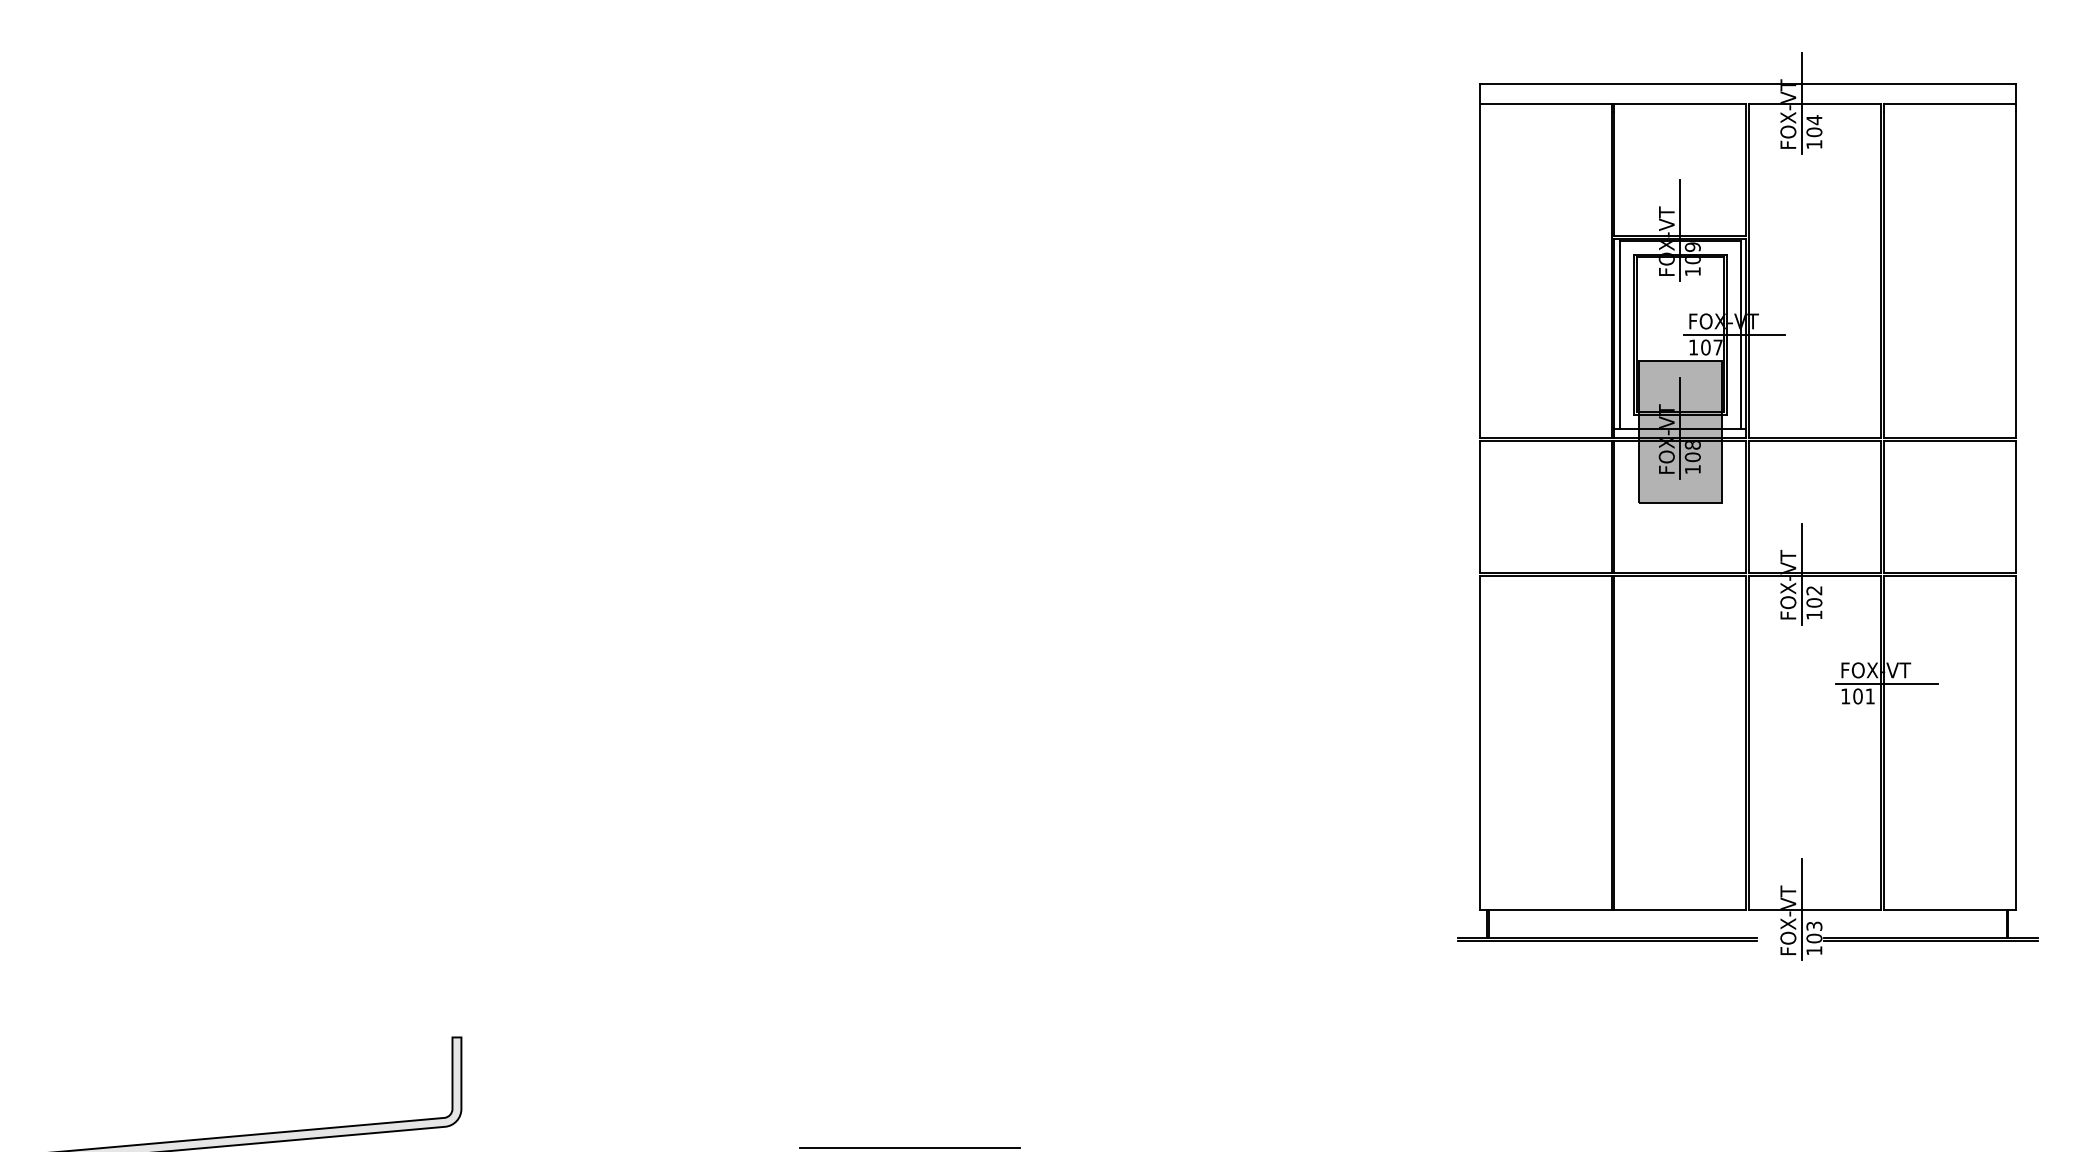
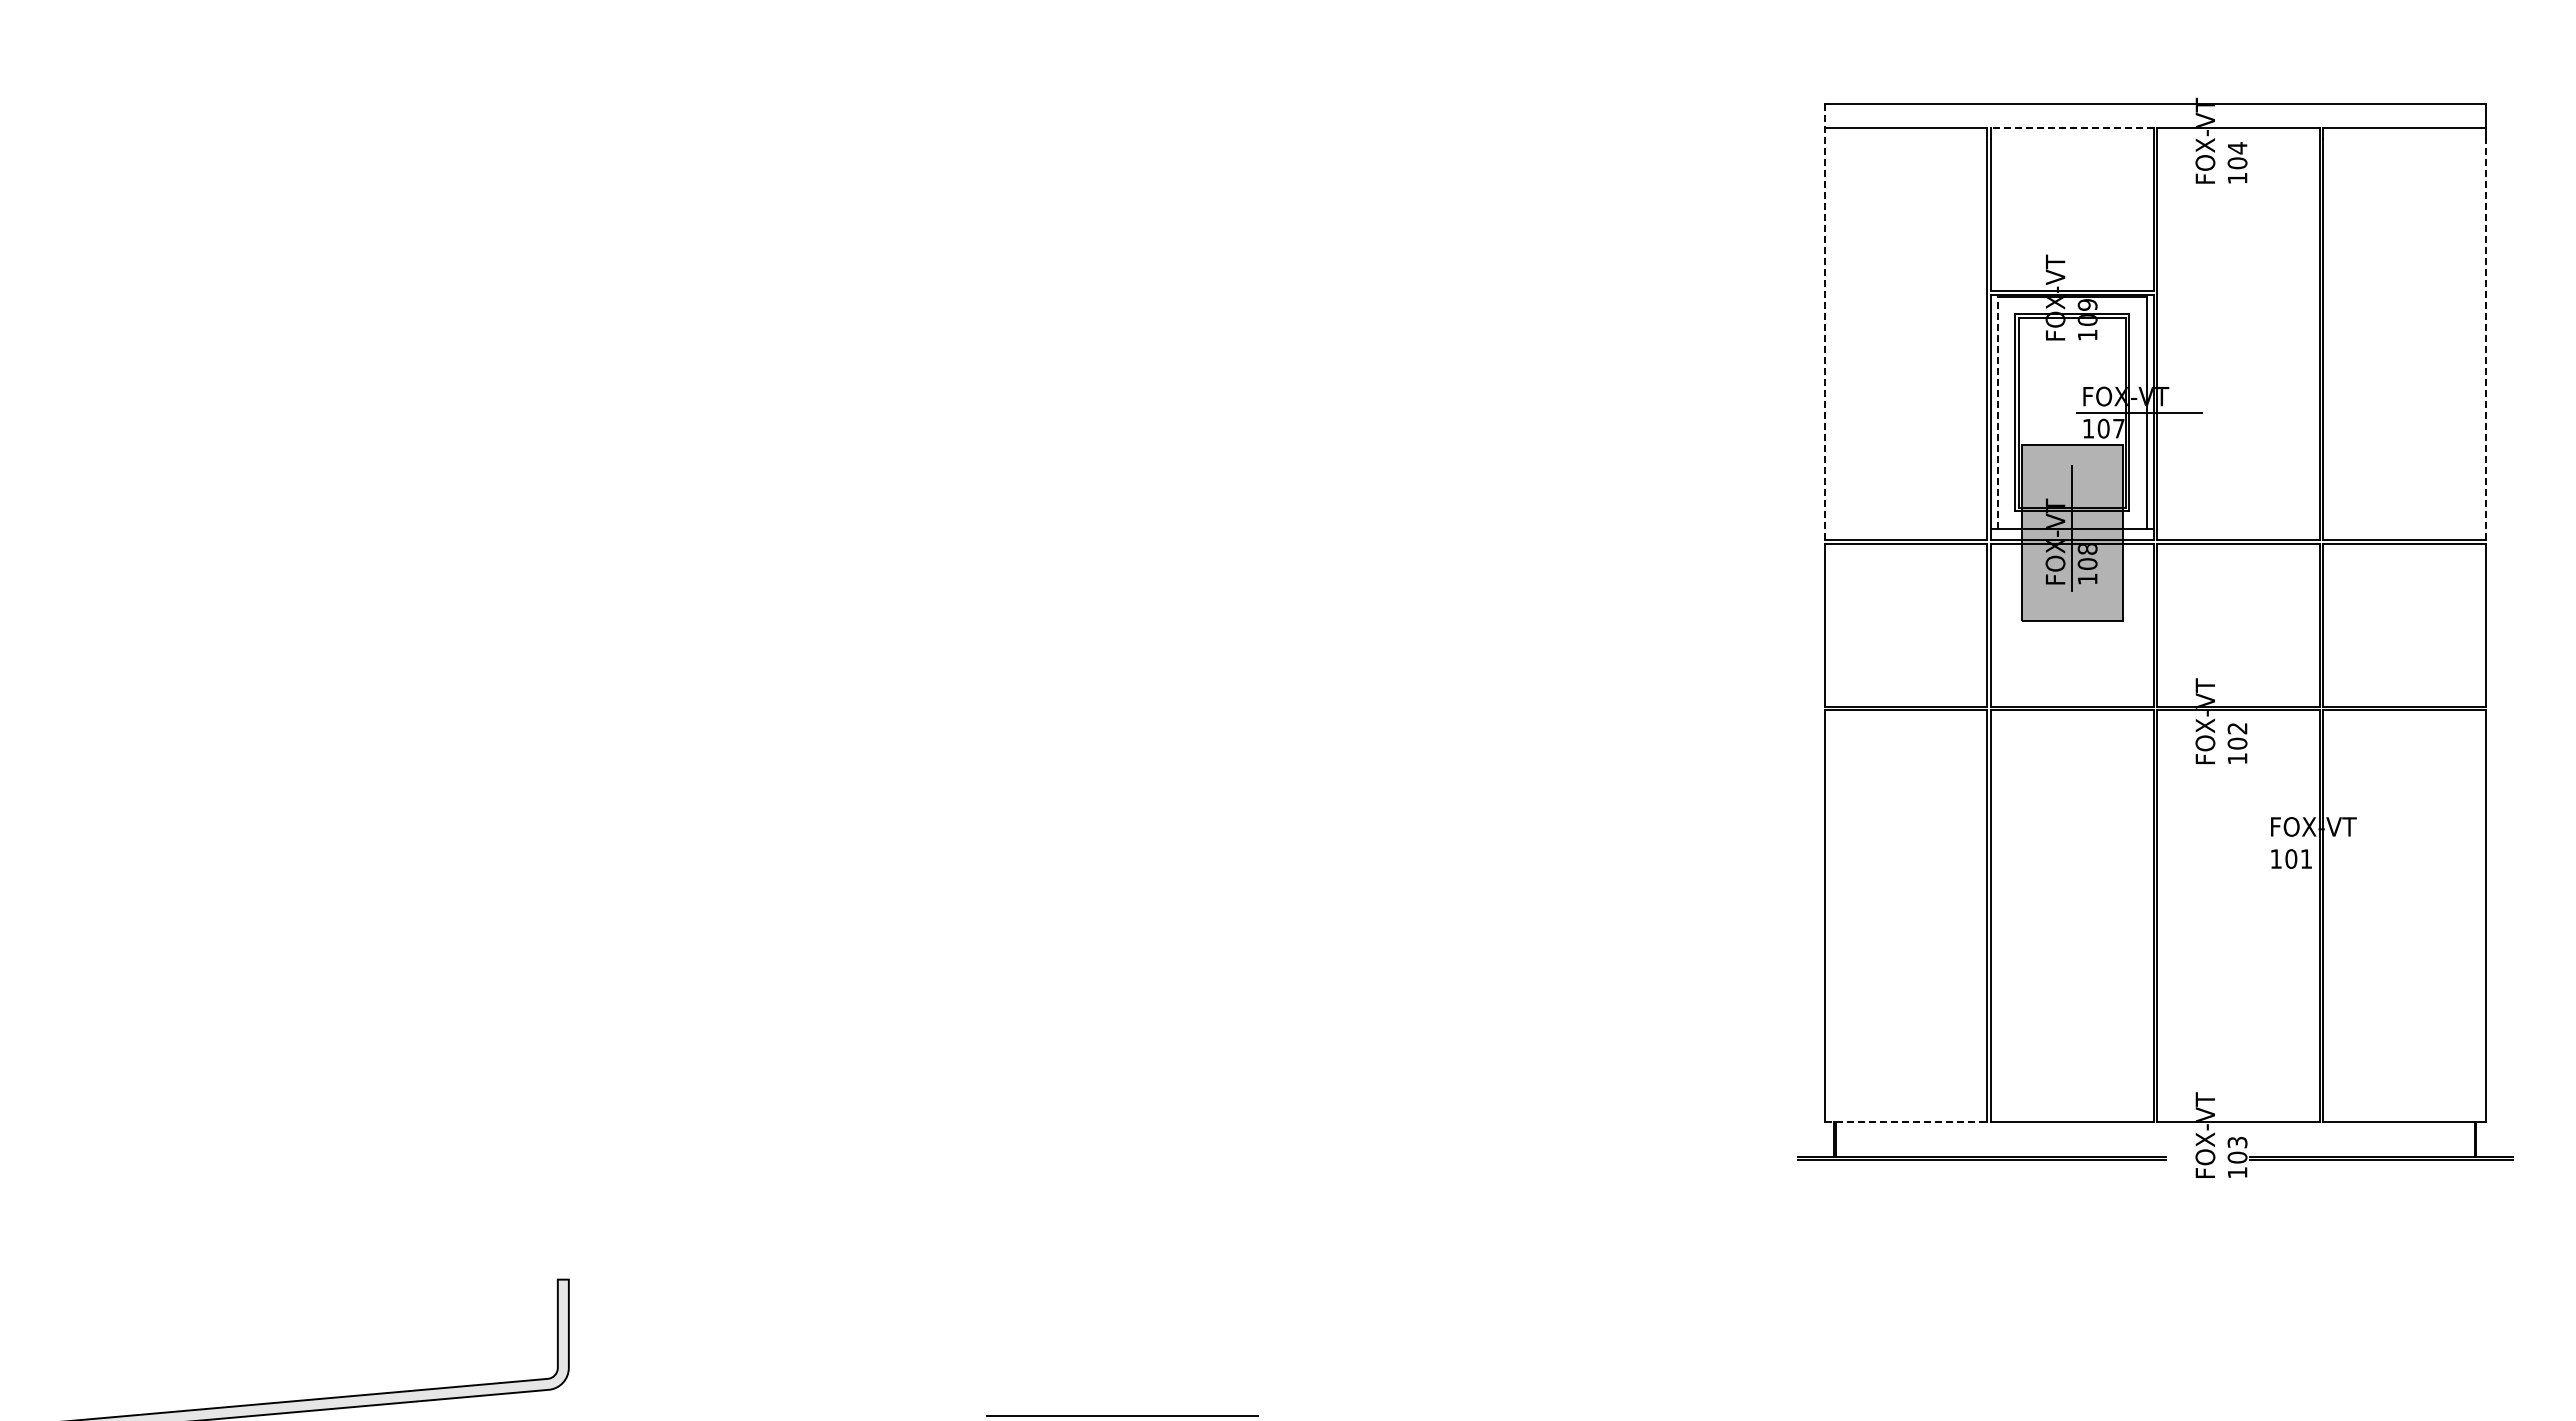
line: (1802, 103) -> (2222, 127), removed
line: (1679, 104) -> (2071, 128), solid -> dashed
line: (1680, 230) -> (2072, 284), removed
line: (1479, 261) -> (1824, 322), solid -> dashed
line: (2015, 275) -> (2485, 339), solid -> dashed
line: (1619, 334) -> (1997, 412), solid -> dashed
line: (1802, 573) -> (2222, 707), removed
line: (1886, 683) -> (2326, 843), removed
line: (1802, 909) -> (2222, 1121), removed
line: (1545, 910) -> (1906, 1122), solid -> dashed

